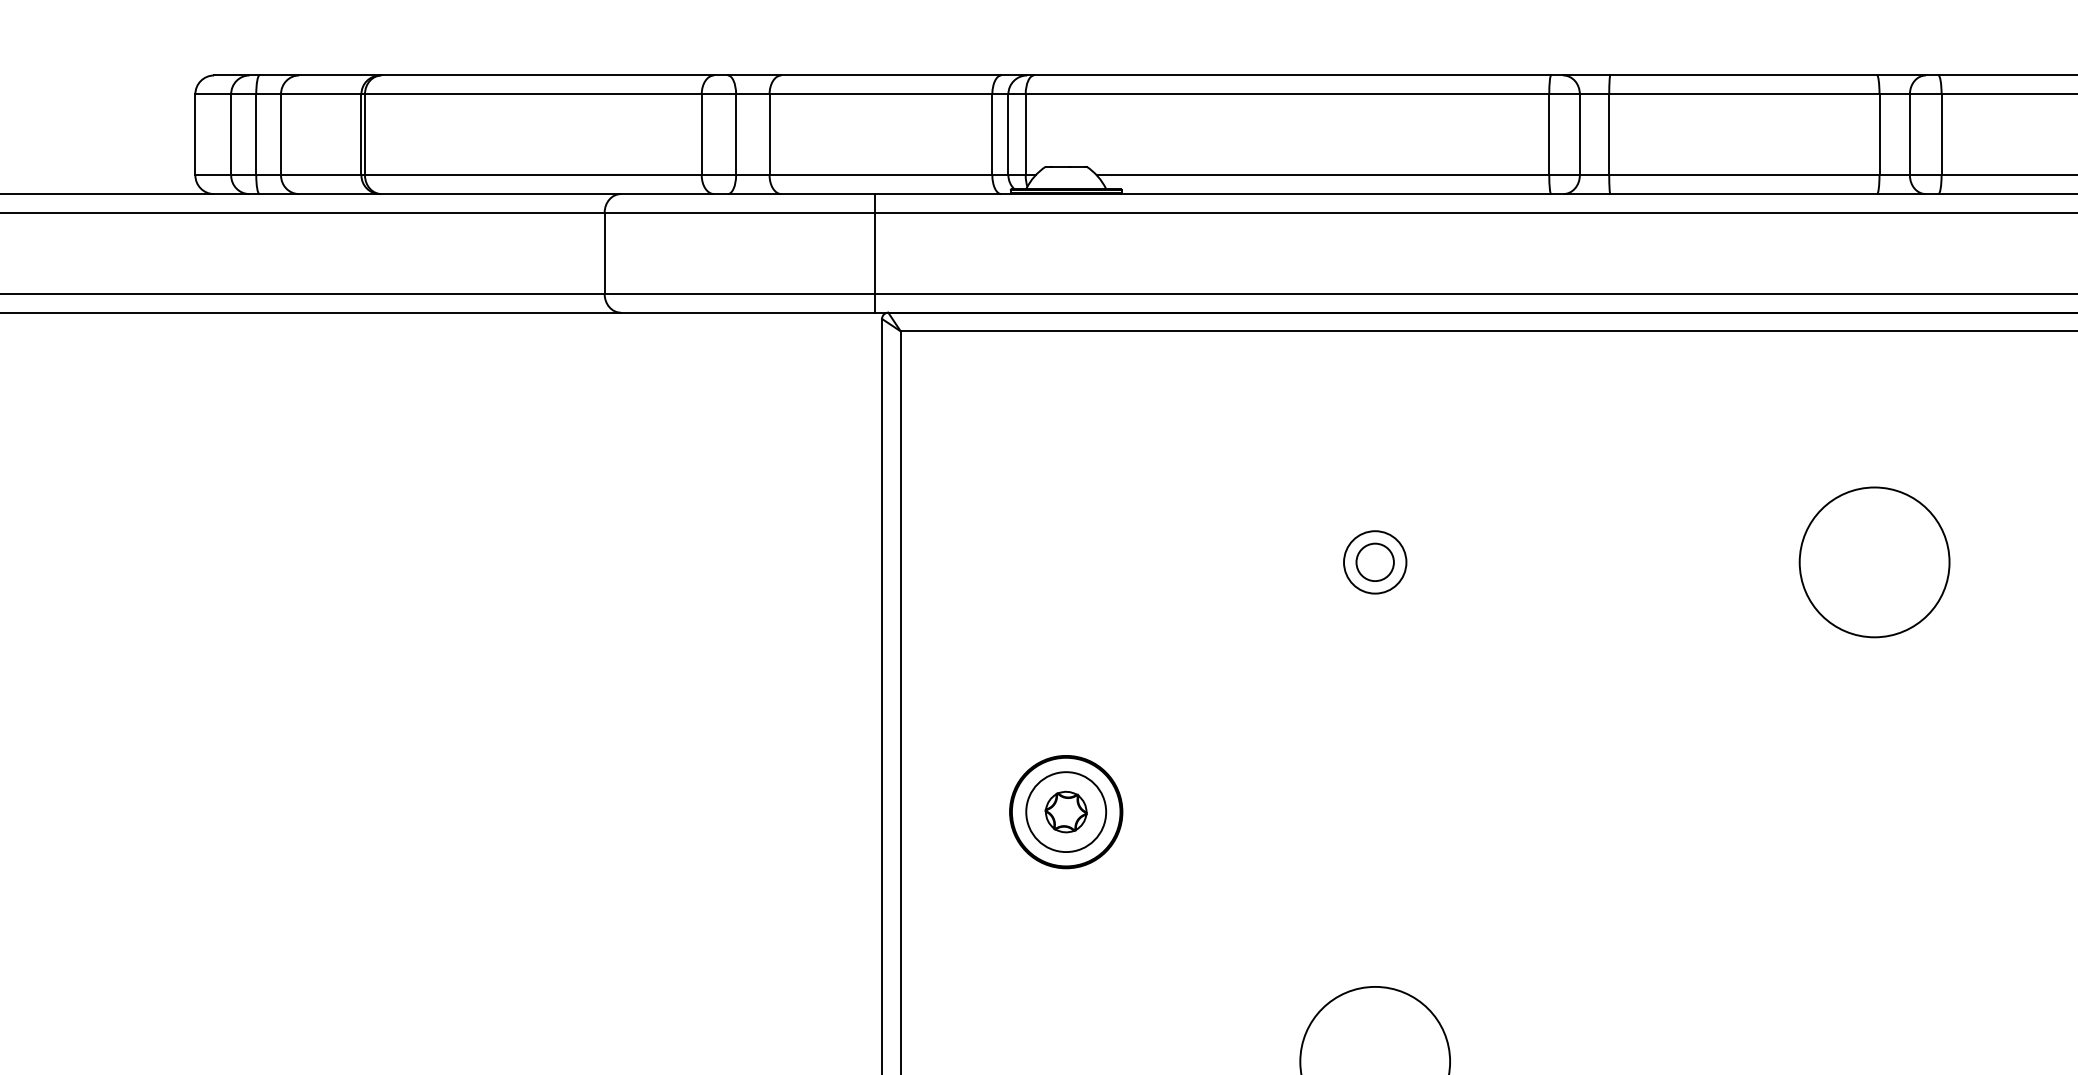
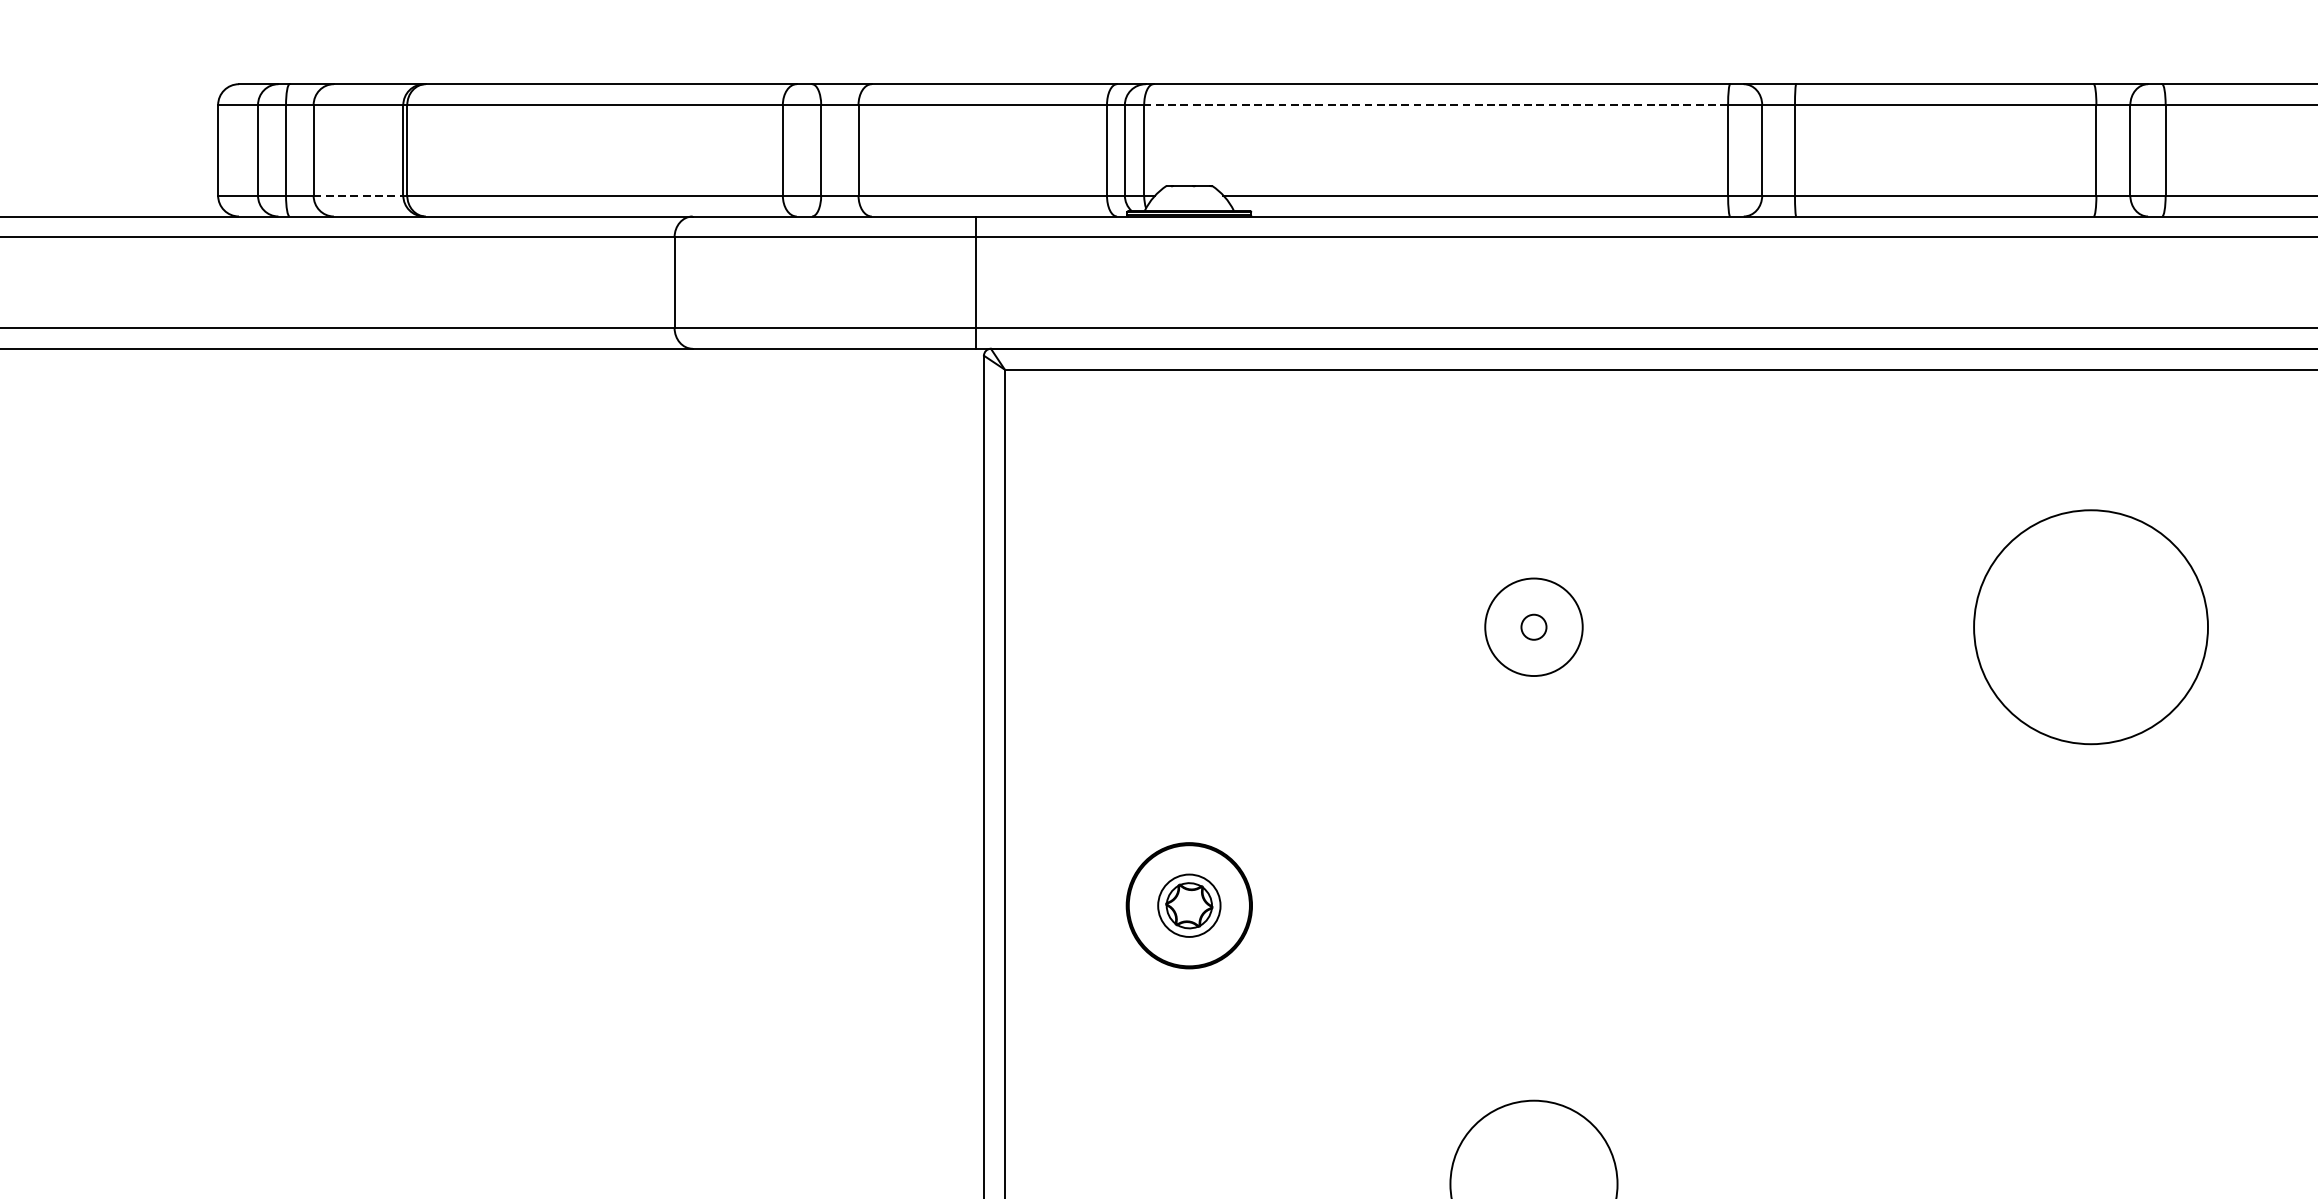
line: (1287, 94) -> (1436, 105), solid -> dashed
line: (321, 175) -> (358, 195), solid -> dashed
circle: (1374, 562) -> (1533, 627), size x0.6
circle: (1375, 562) -> (1534, 627), size x1.4
circle: (1874, 562) -> (2090, 627), size x1.4
circle: (1066, 812) -> (1189, 906), size x0.7

